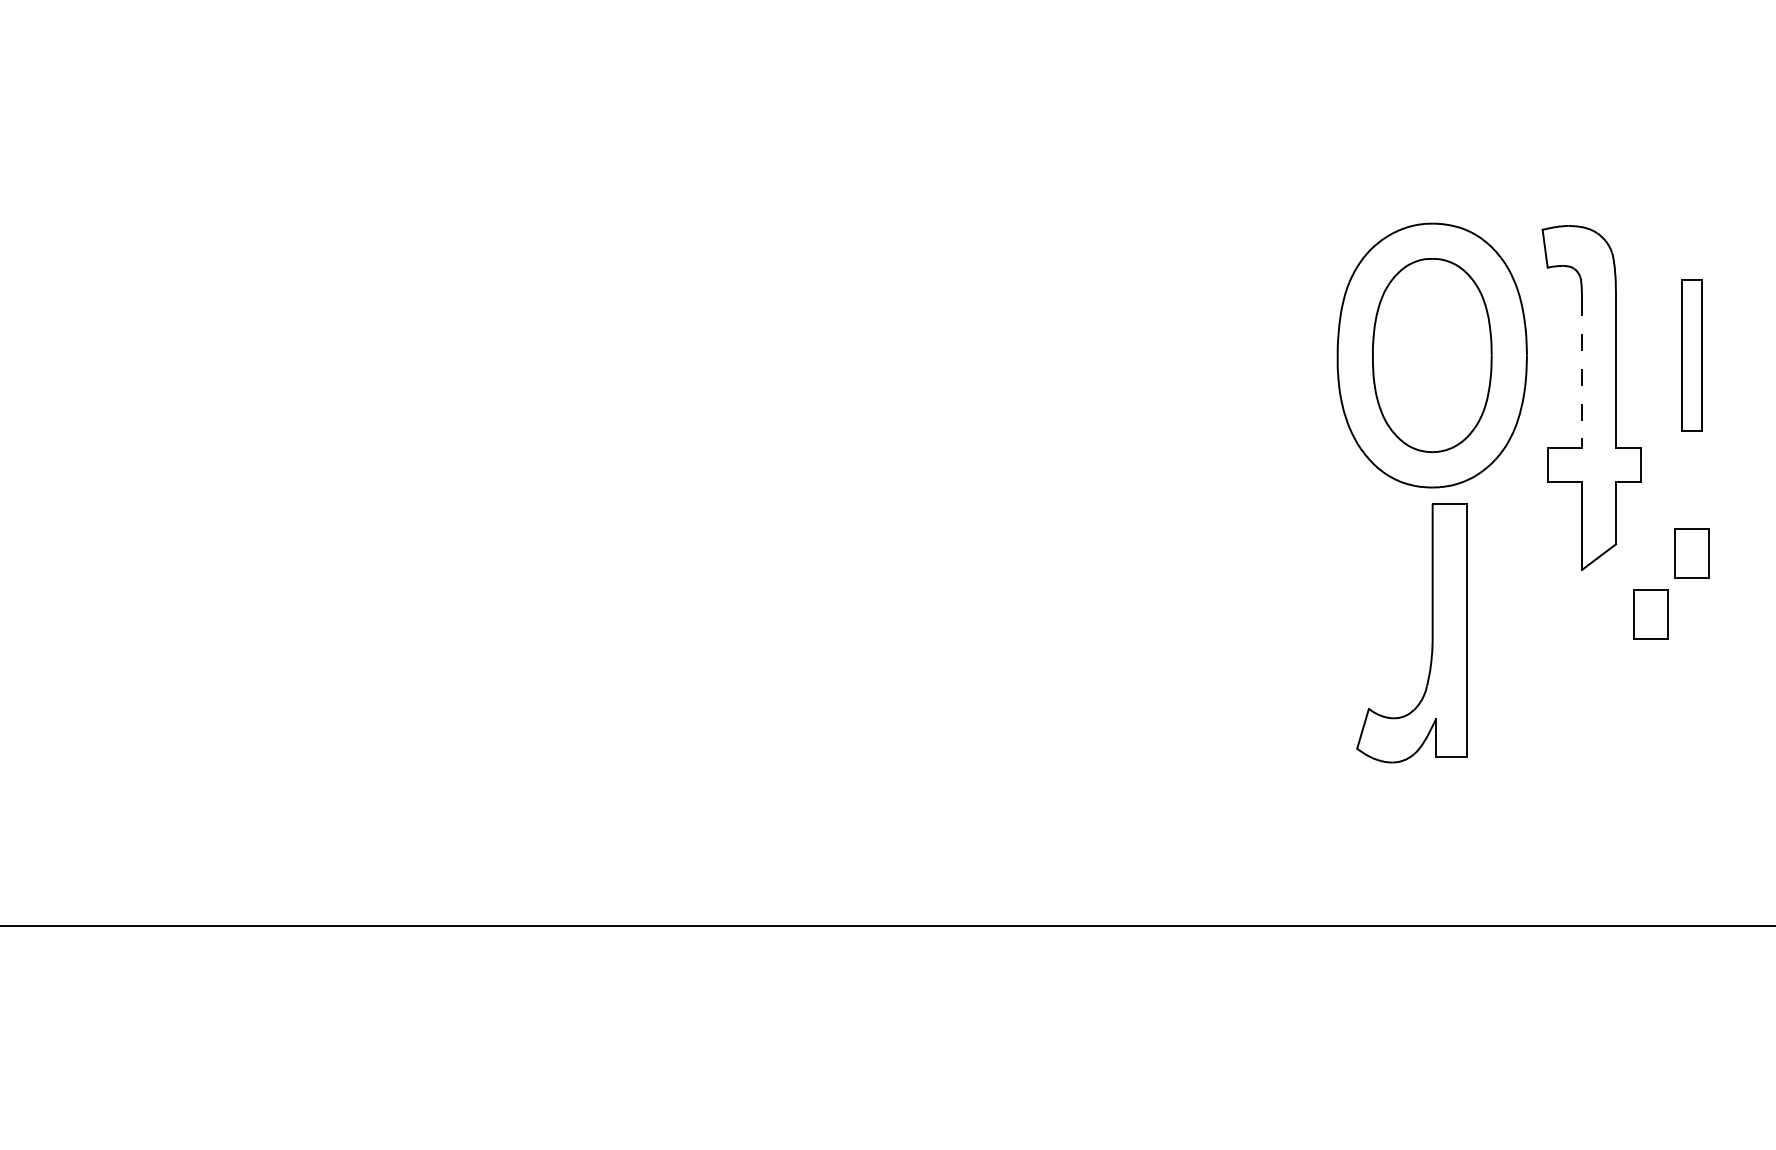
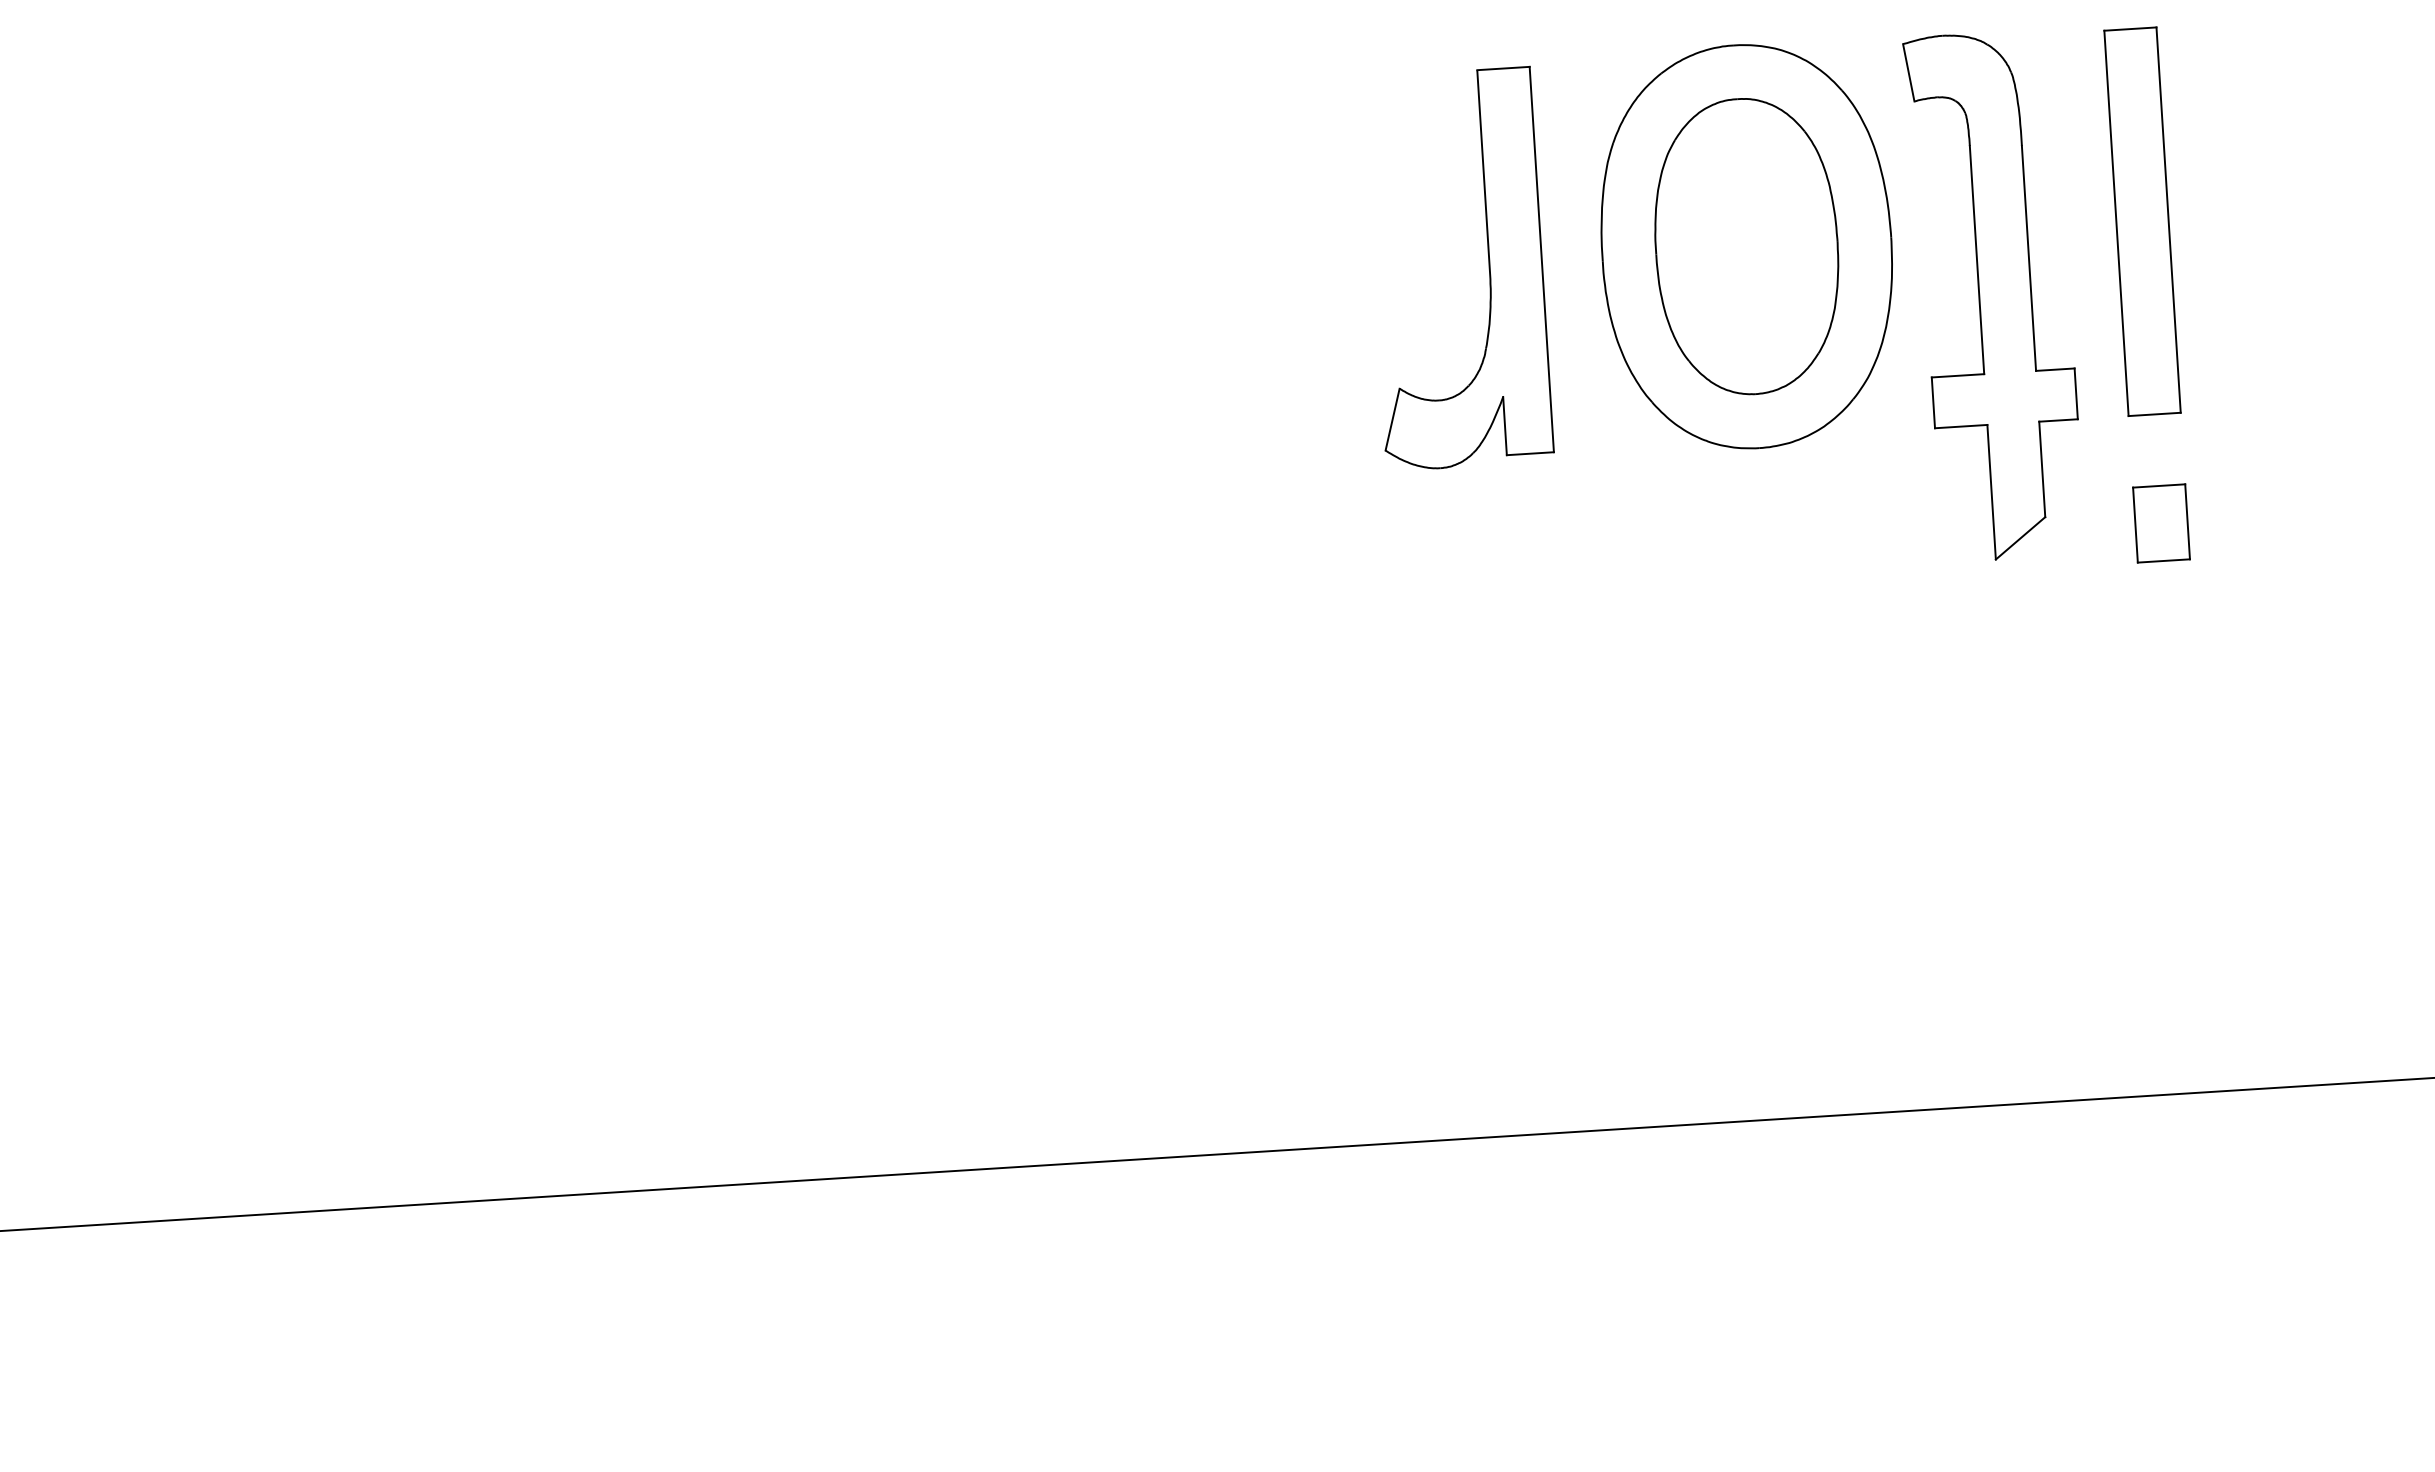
part: (1691, 355) -> (2142, 221), size x1.67
line: (1582, 373) -> (1977, 259), dashed -> solid
part: (1650, 614) -> (2104, 620), removed
part: (1431, 633) -> (1487, 267), moved

